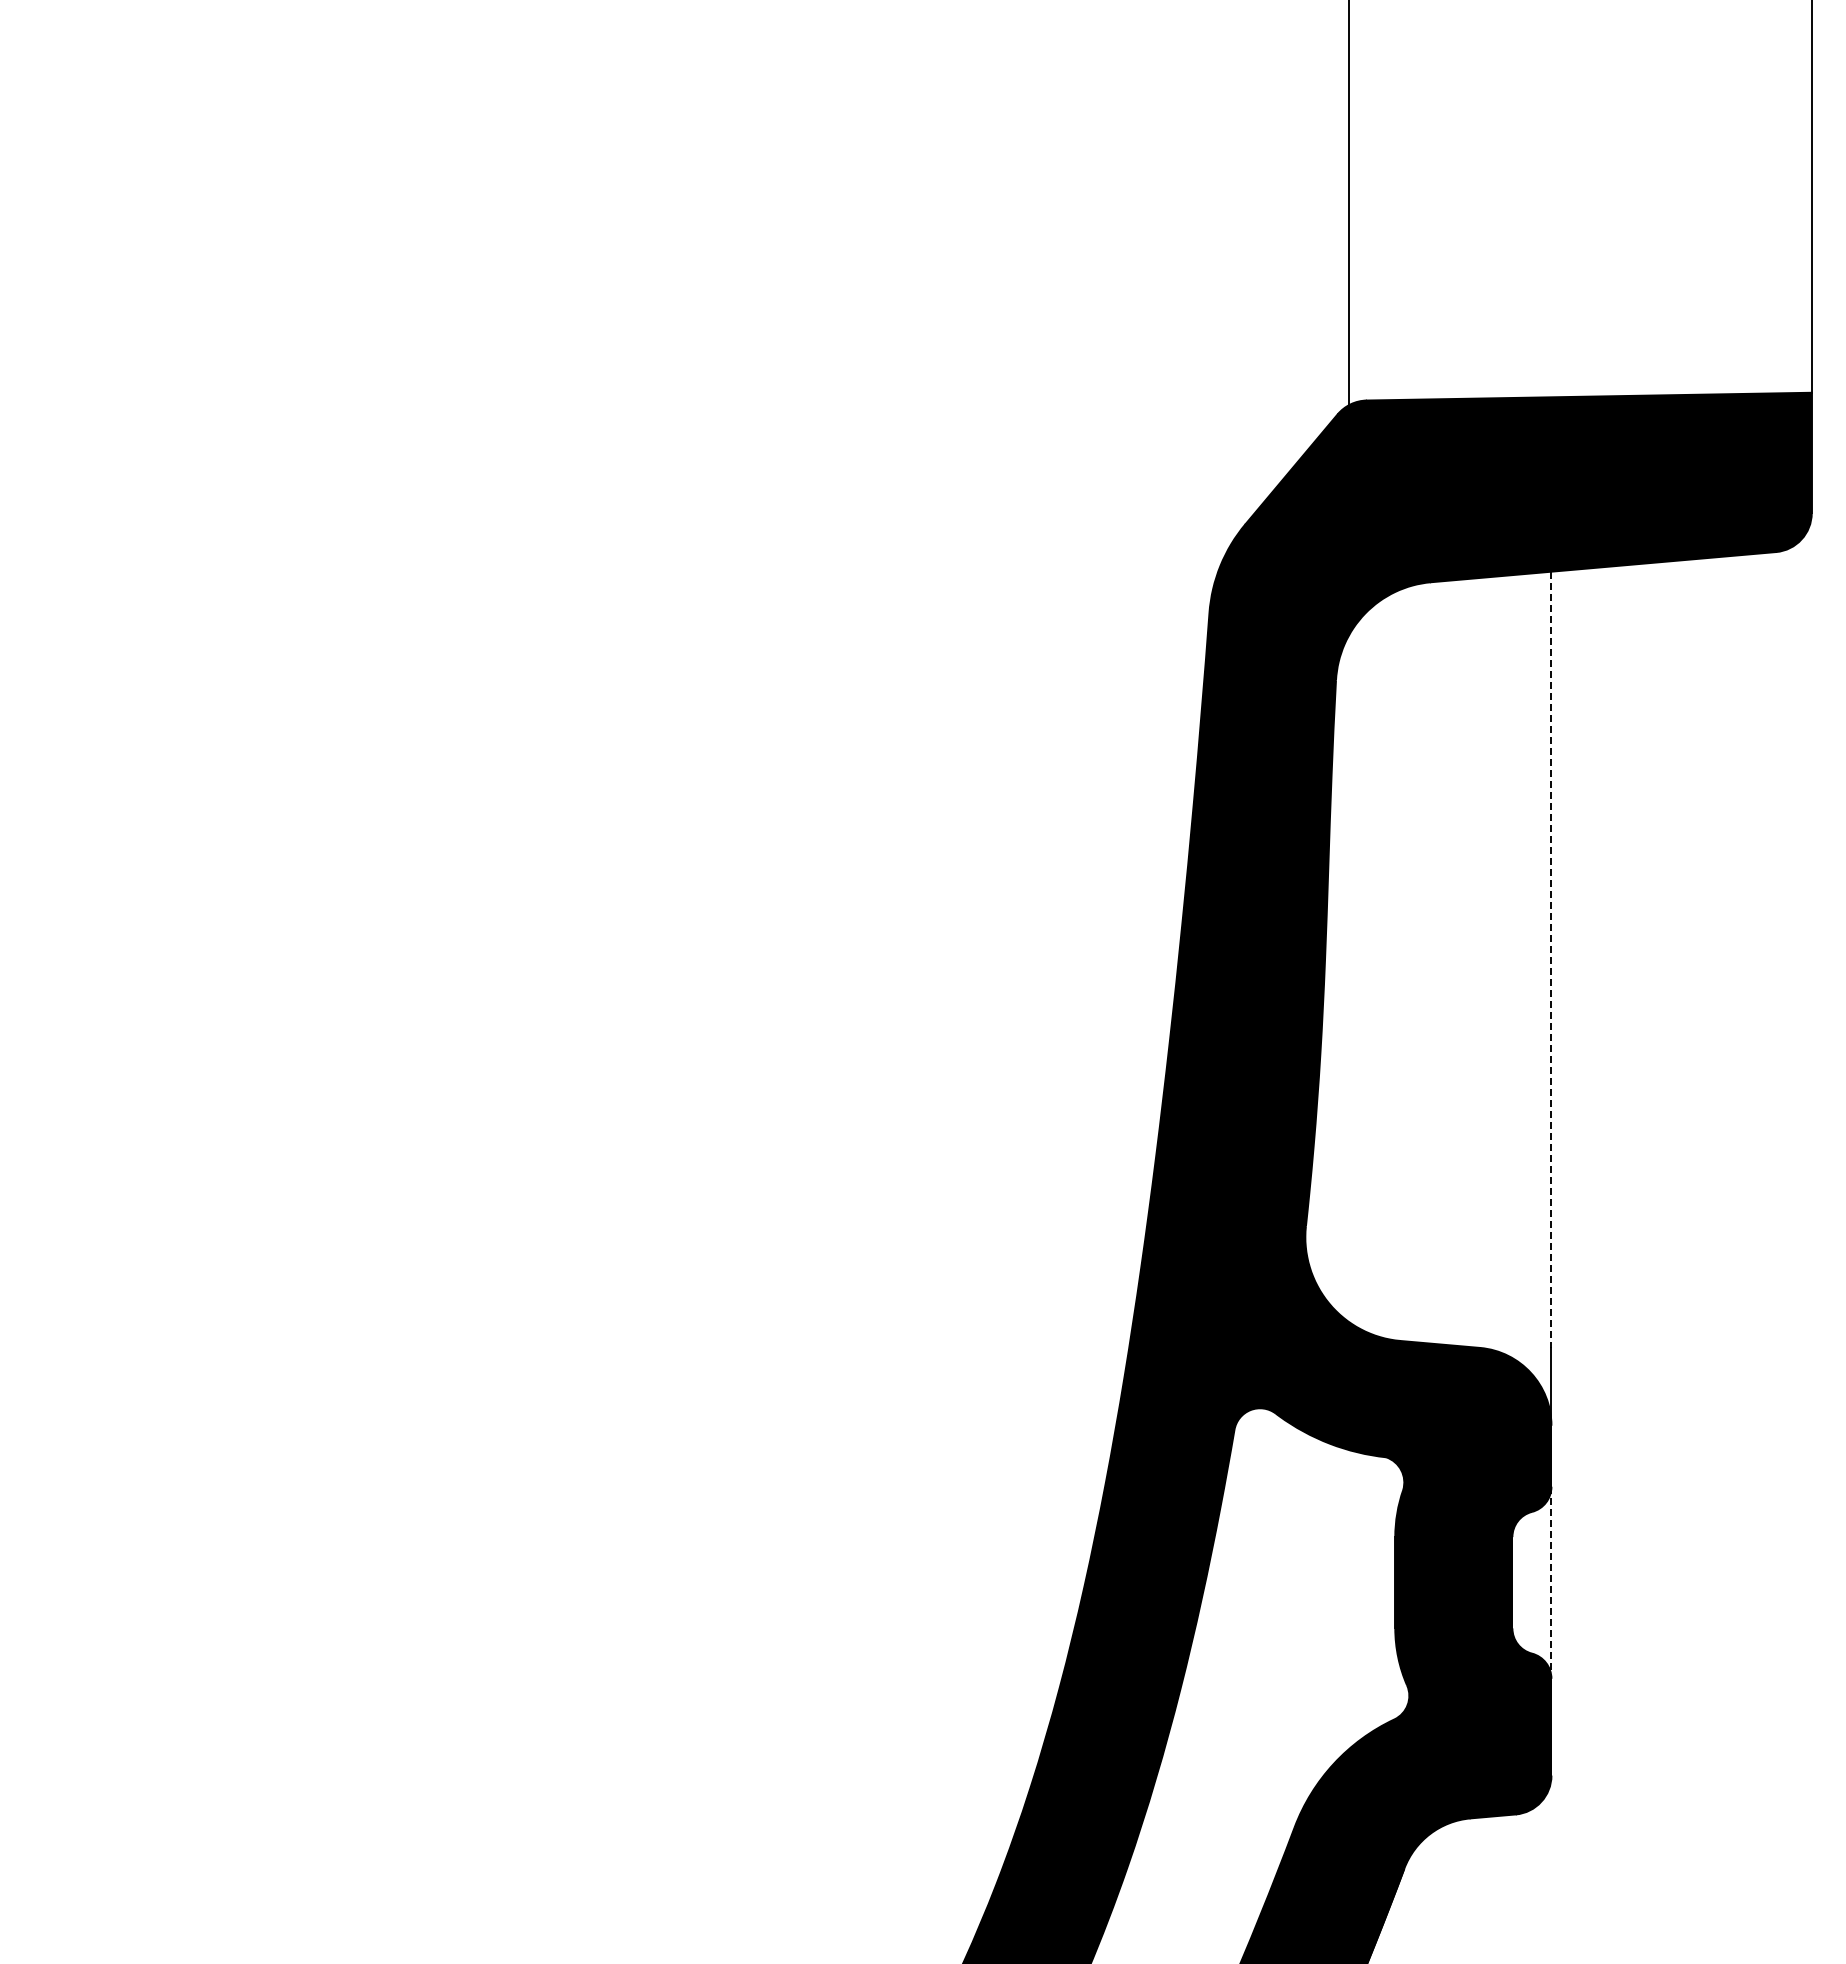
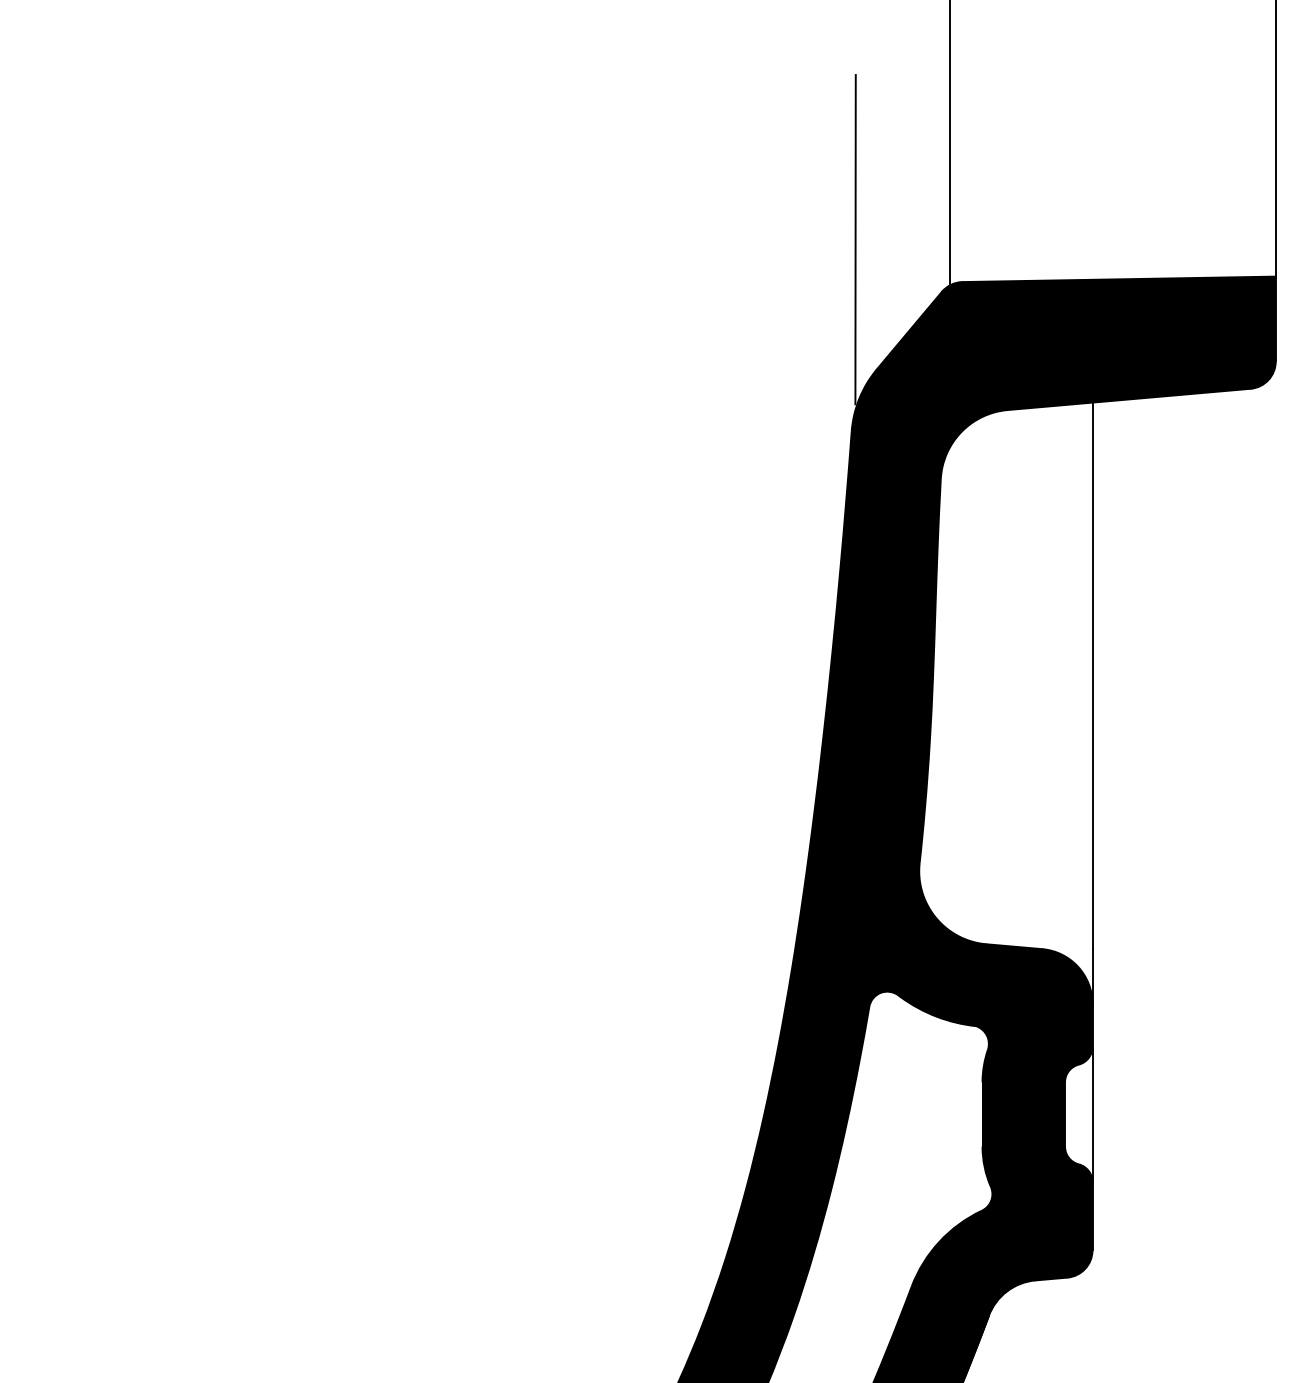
line: (1214, 340) -> (855, 239), added
line: (1551, 959) -> (1092, 675), dashed -> solid
line: (1551, 1583) -> (1092, 1115), dashed -> solid

